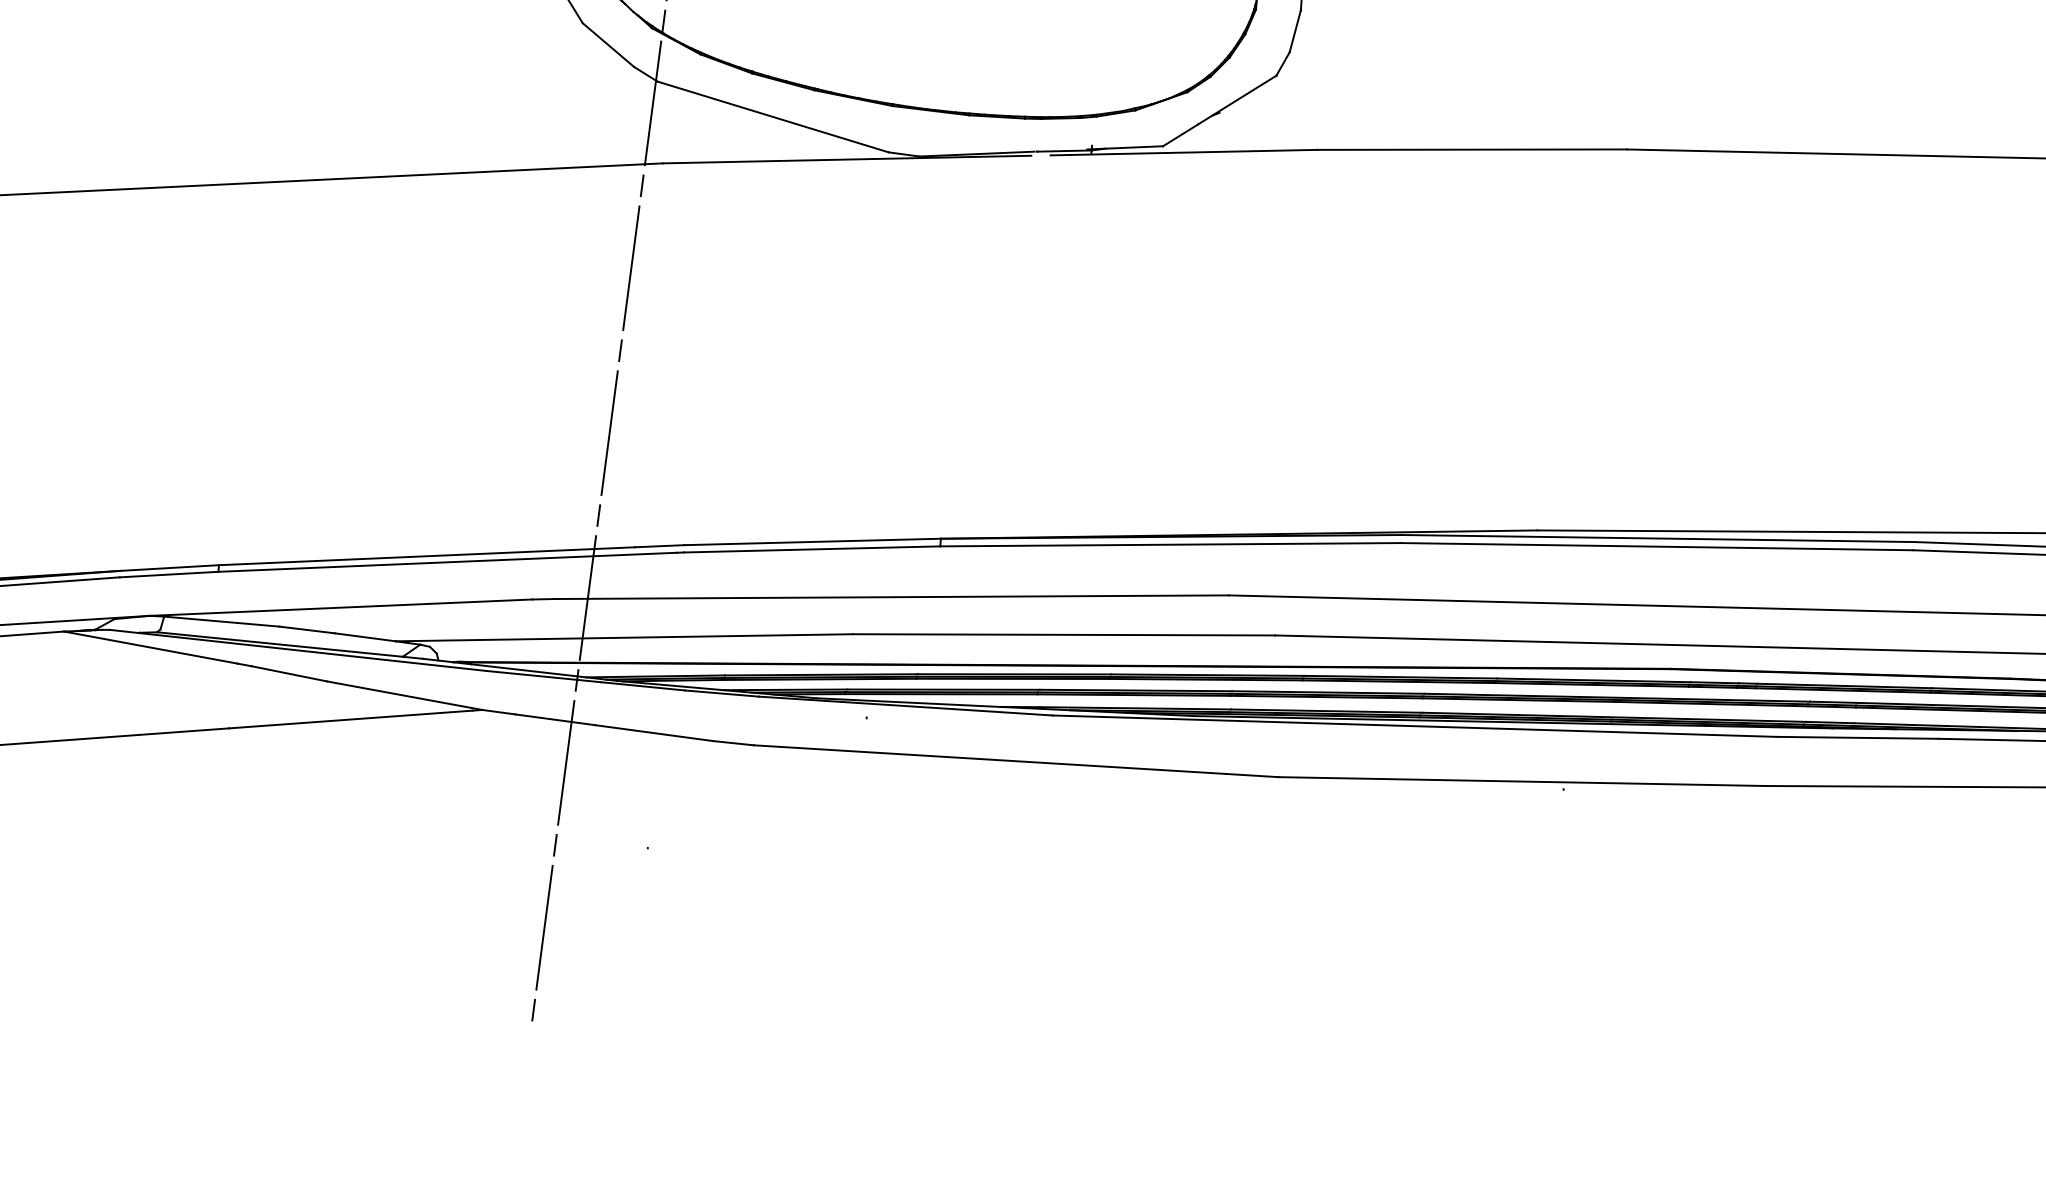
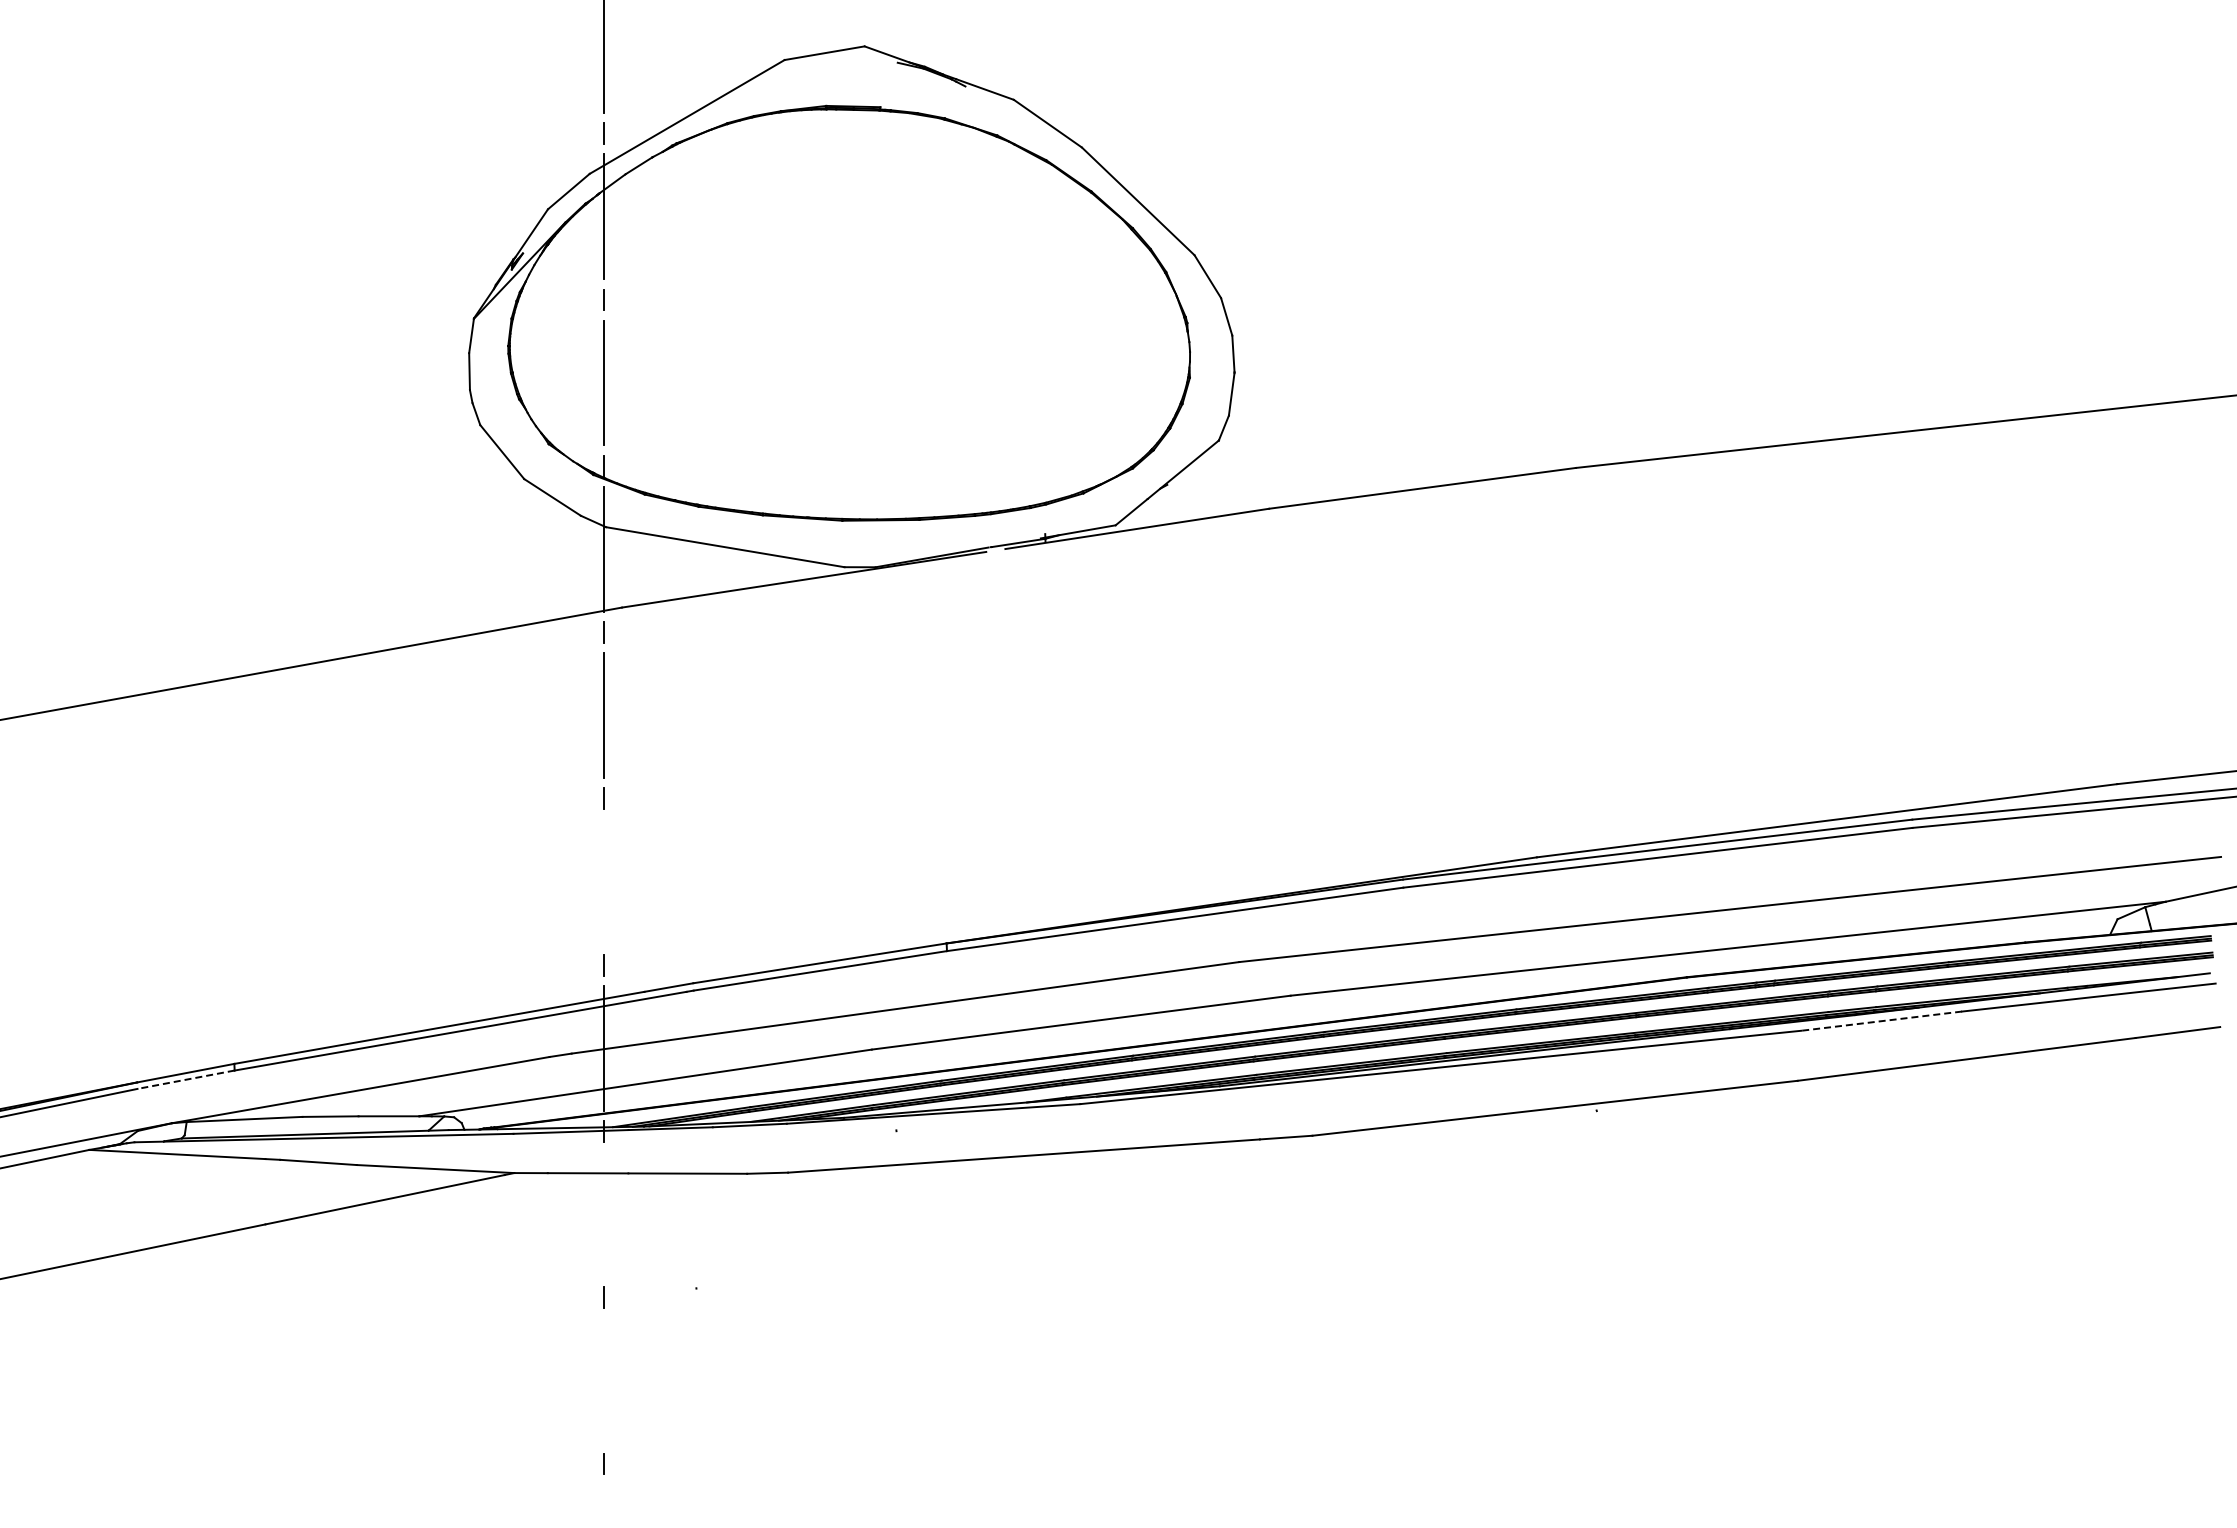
line: (609, 432) -> (604, 881), removed
line: (168, 574) -> (185, 1079), solid -> dashed
line: (1857, 738) -> (1881, 1021), solid -> dashed
line: (566, 762) -> (604, 1214), removed
line: (544, 927) -> (604, 1380), removed

